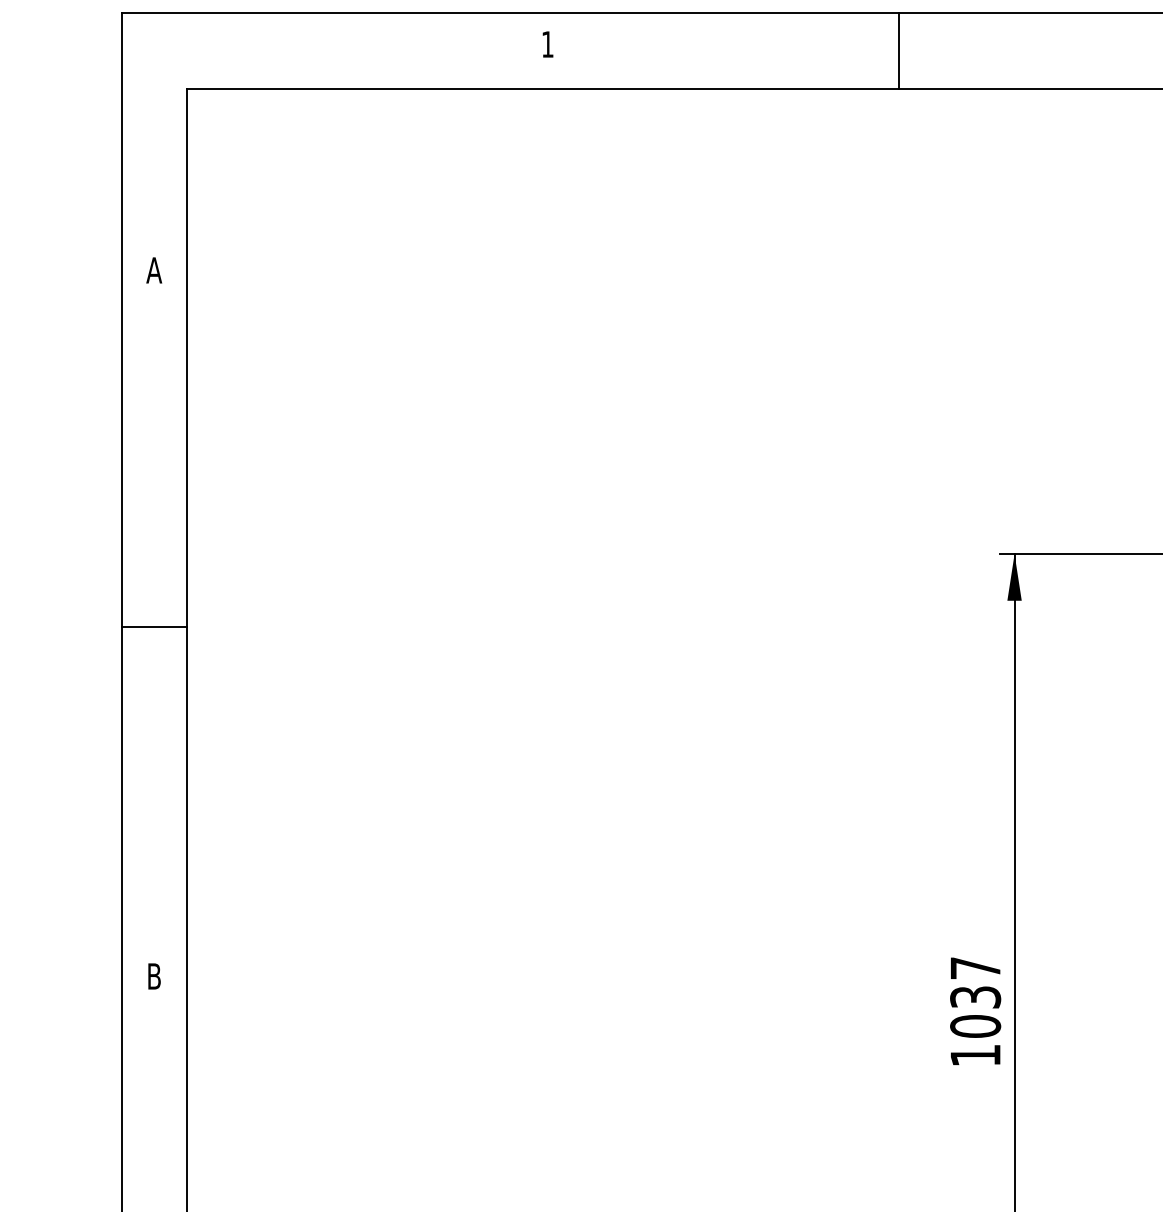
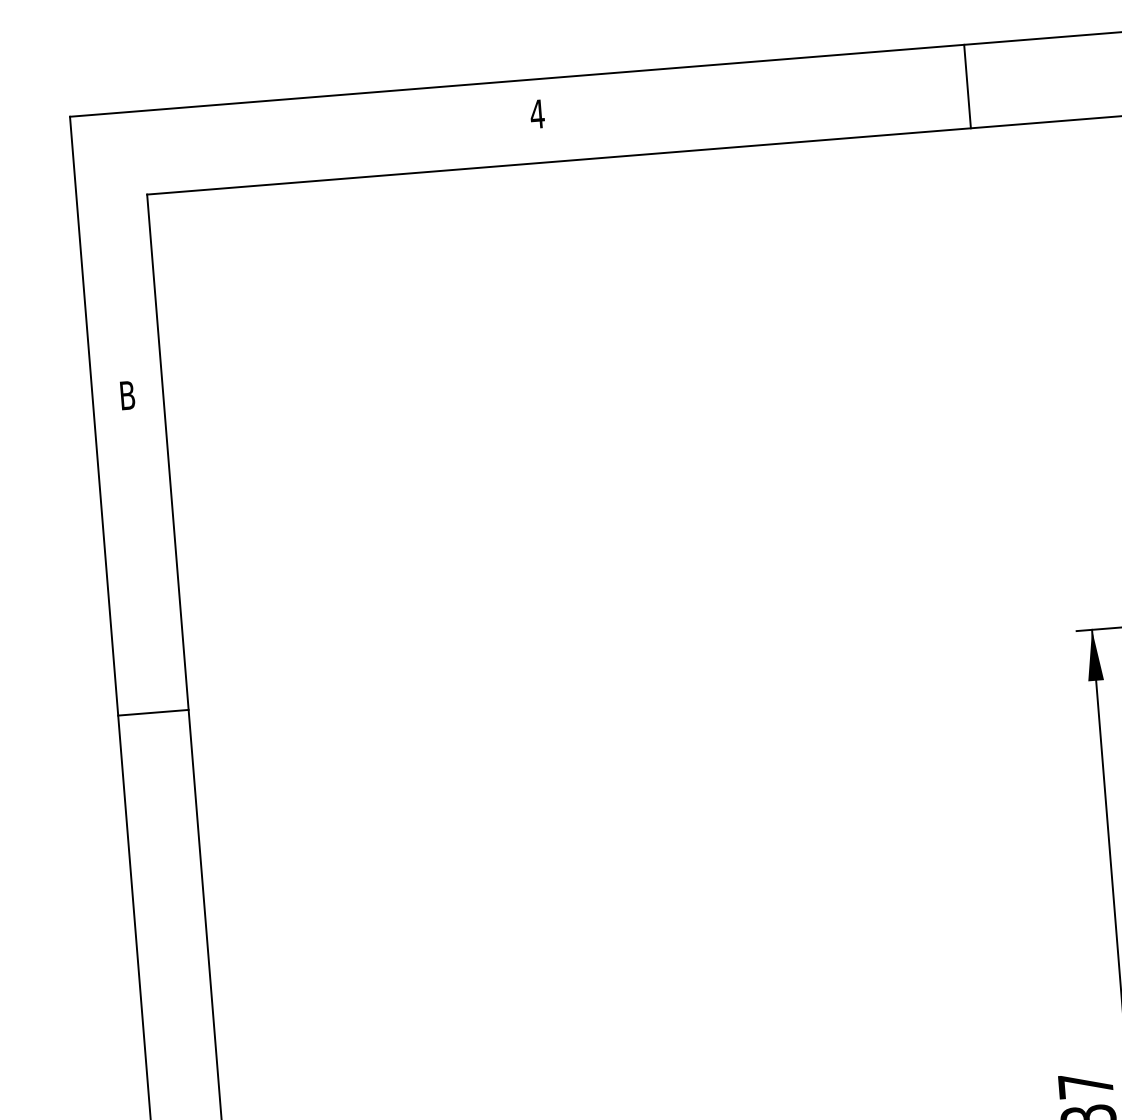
text: (547, 44) -> (537, 114), 1 -> 4
line: (899, 50) -> (967, 86), moved
text: (154, 270) -> (127, 395), A -> B
line: (154, 626) -> (153, 712), moved

